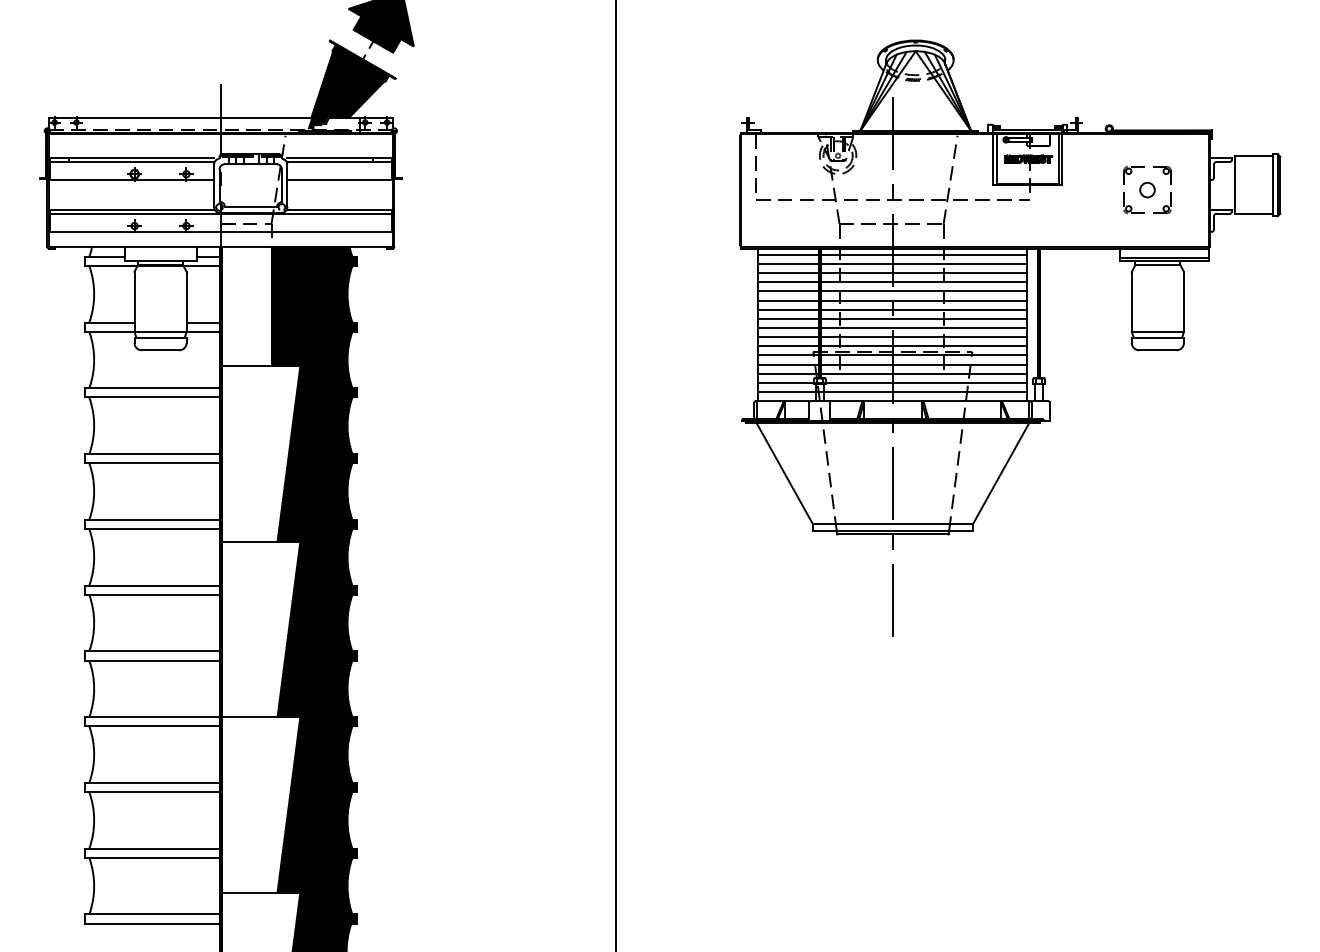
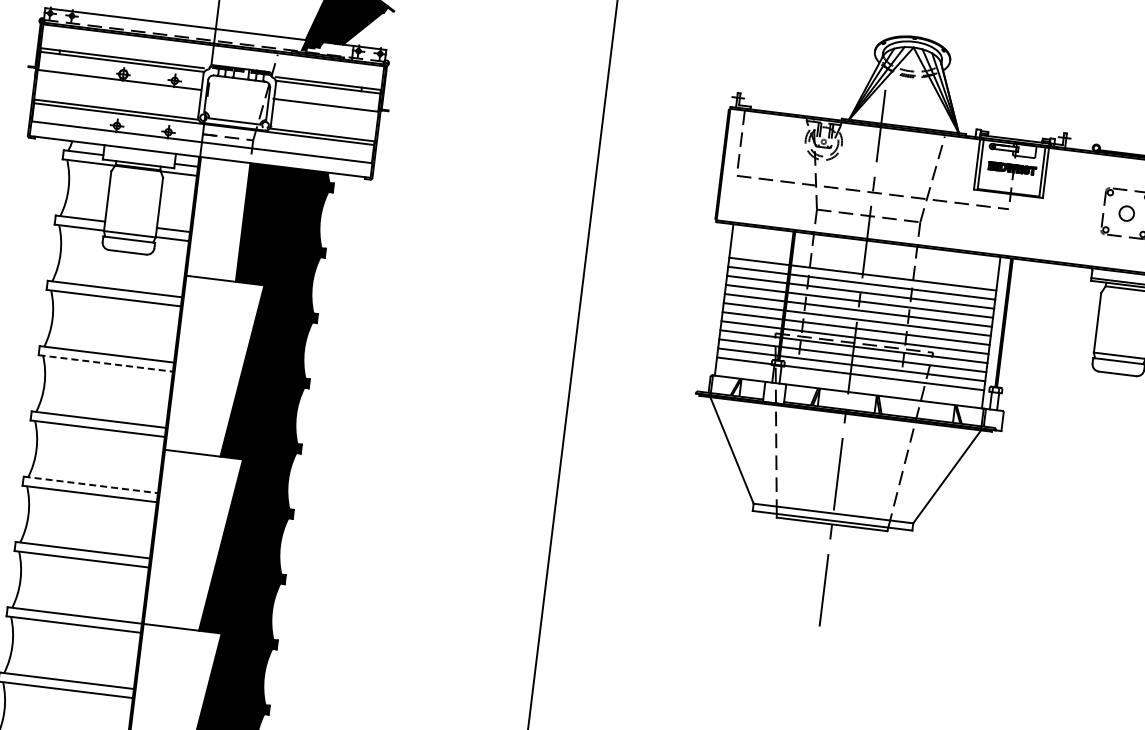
line: (892, 254) -> (865, 246), removed
line: (892, 264) -> (864, 256), removed
line: (892, 273) -> (863, 265), removed
line: (892, 391) -> (849, 382), removed
line: (153, 463) -> (106, 363), solid -> dashed
line: (153, 585) -> (91, 484), solid -> dashed

